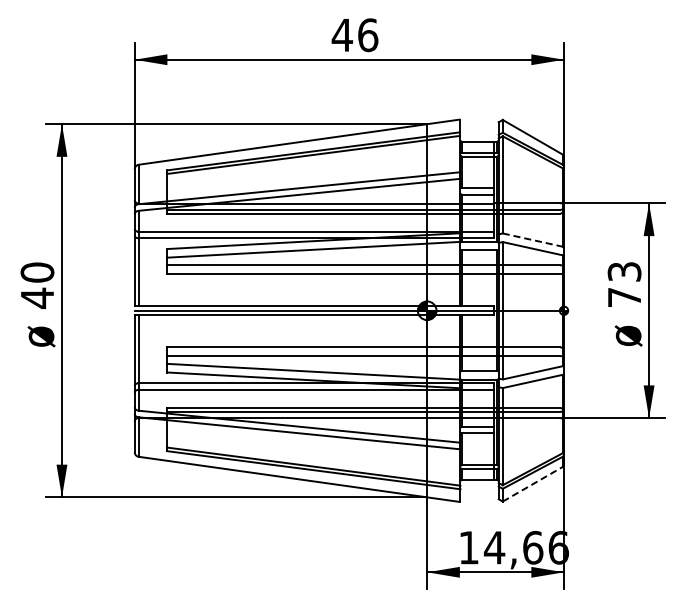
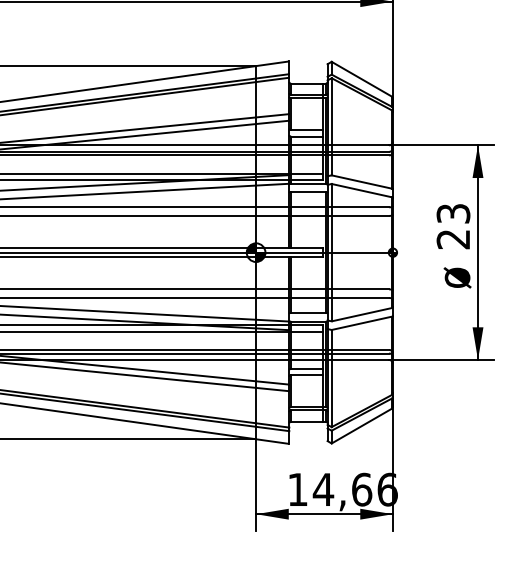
line: (532, 240) -> (361, 182), dashed -> solid
text: (623, 297) -> (452, 239), 73 -> 23
line: (532, 484) -> (361, 426), dashed -> solid

